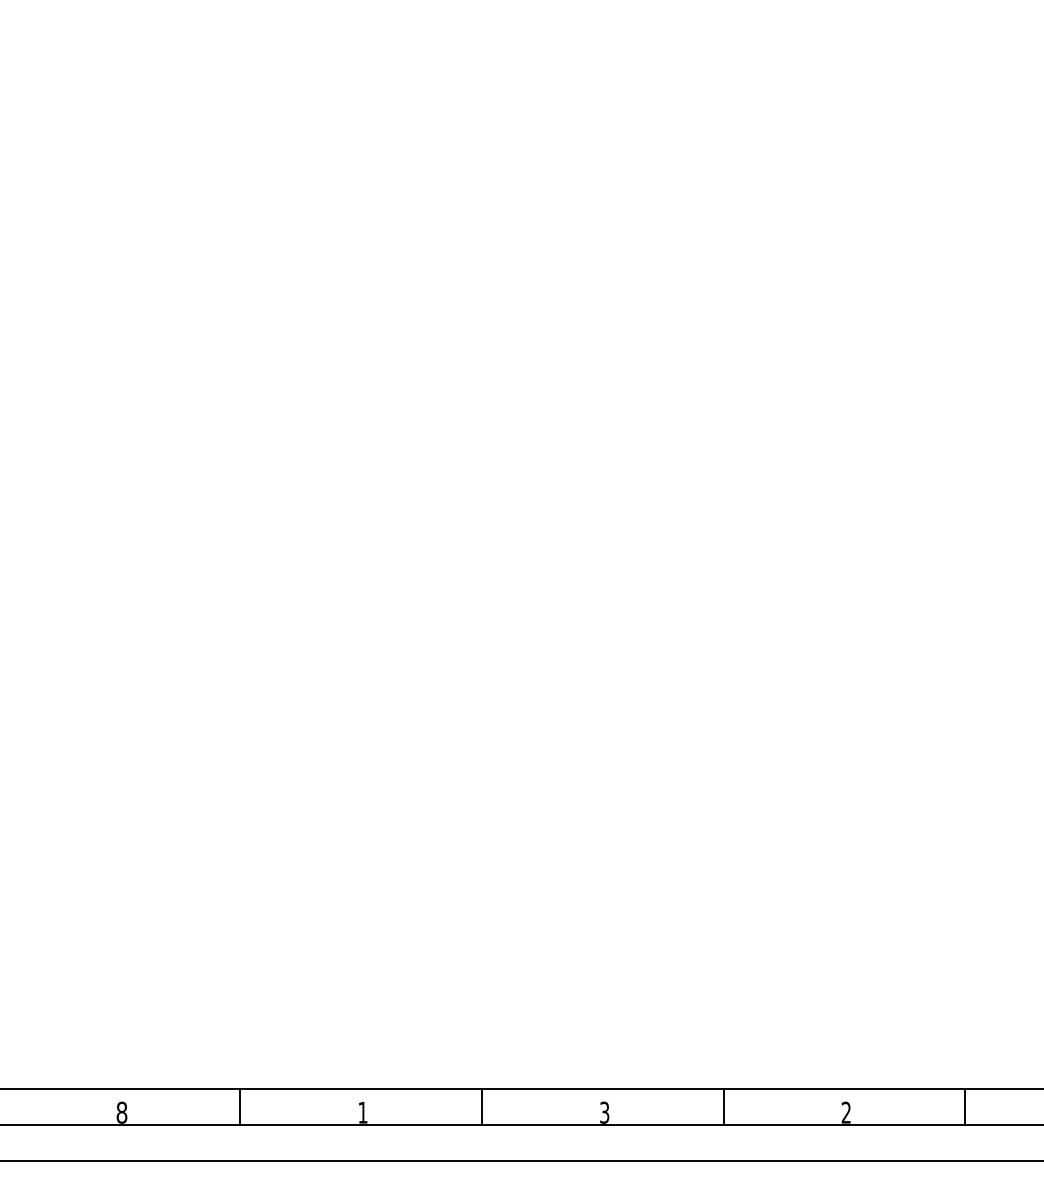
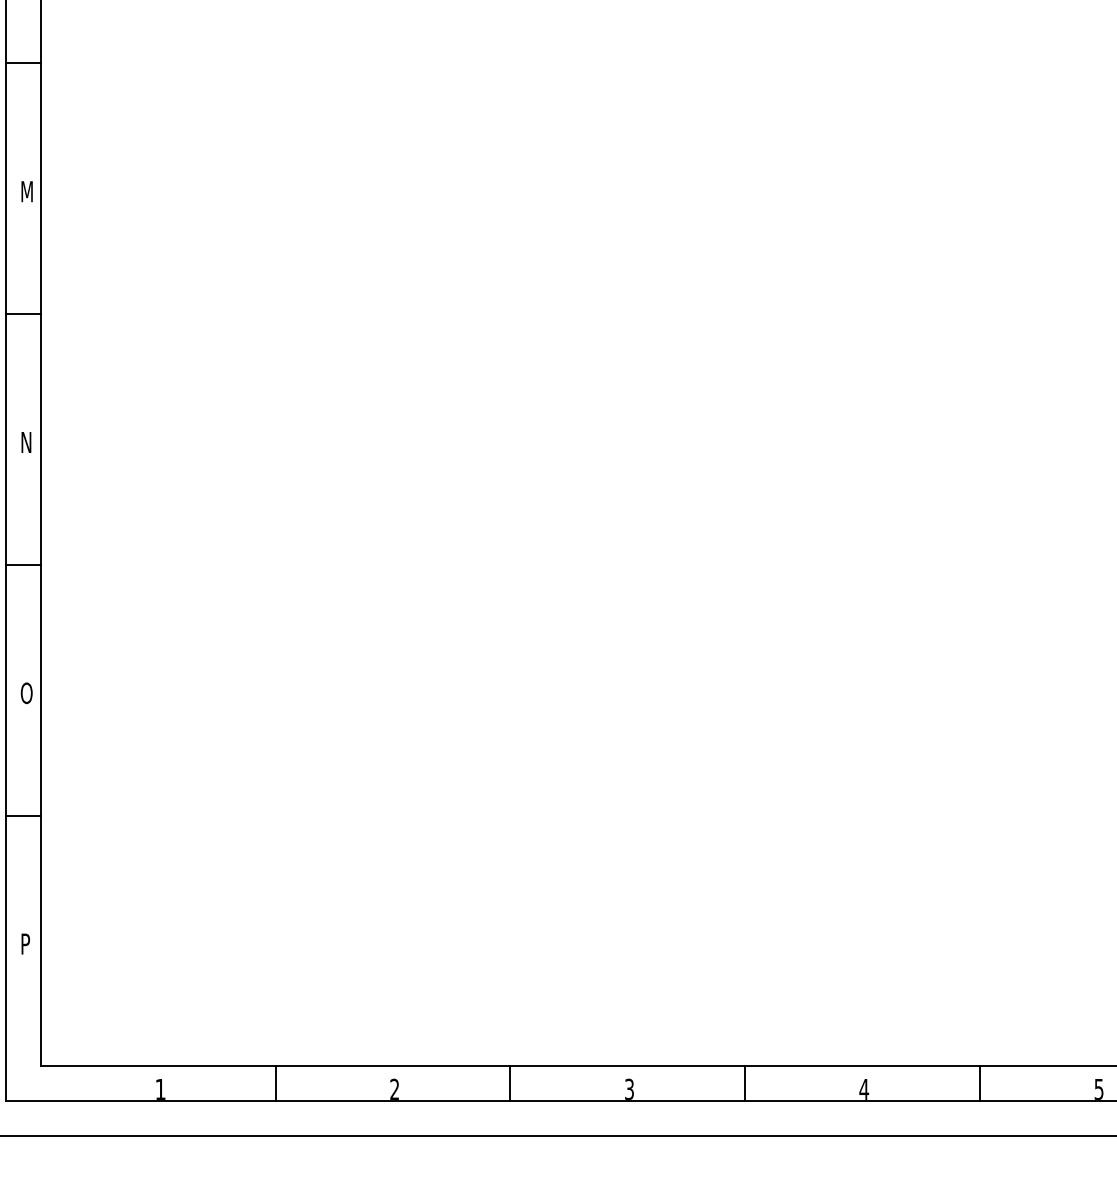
text: (121, 1111) -> (160, 1088), 8 -> 1
text: (362, 1111) -> (394, 1088), 1 -> 2
text: (846, 1111) -> (864, 1088), 2 -> 4

